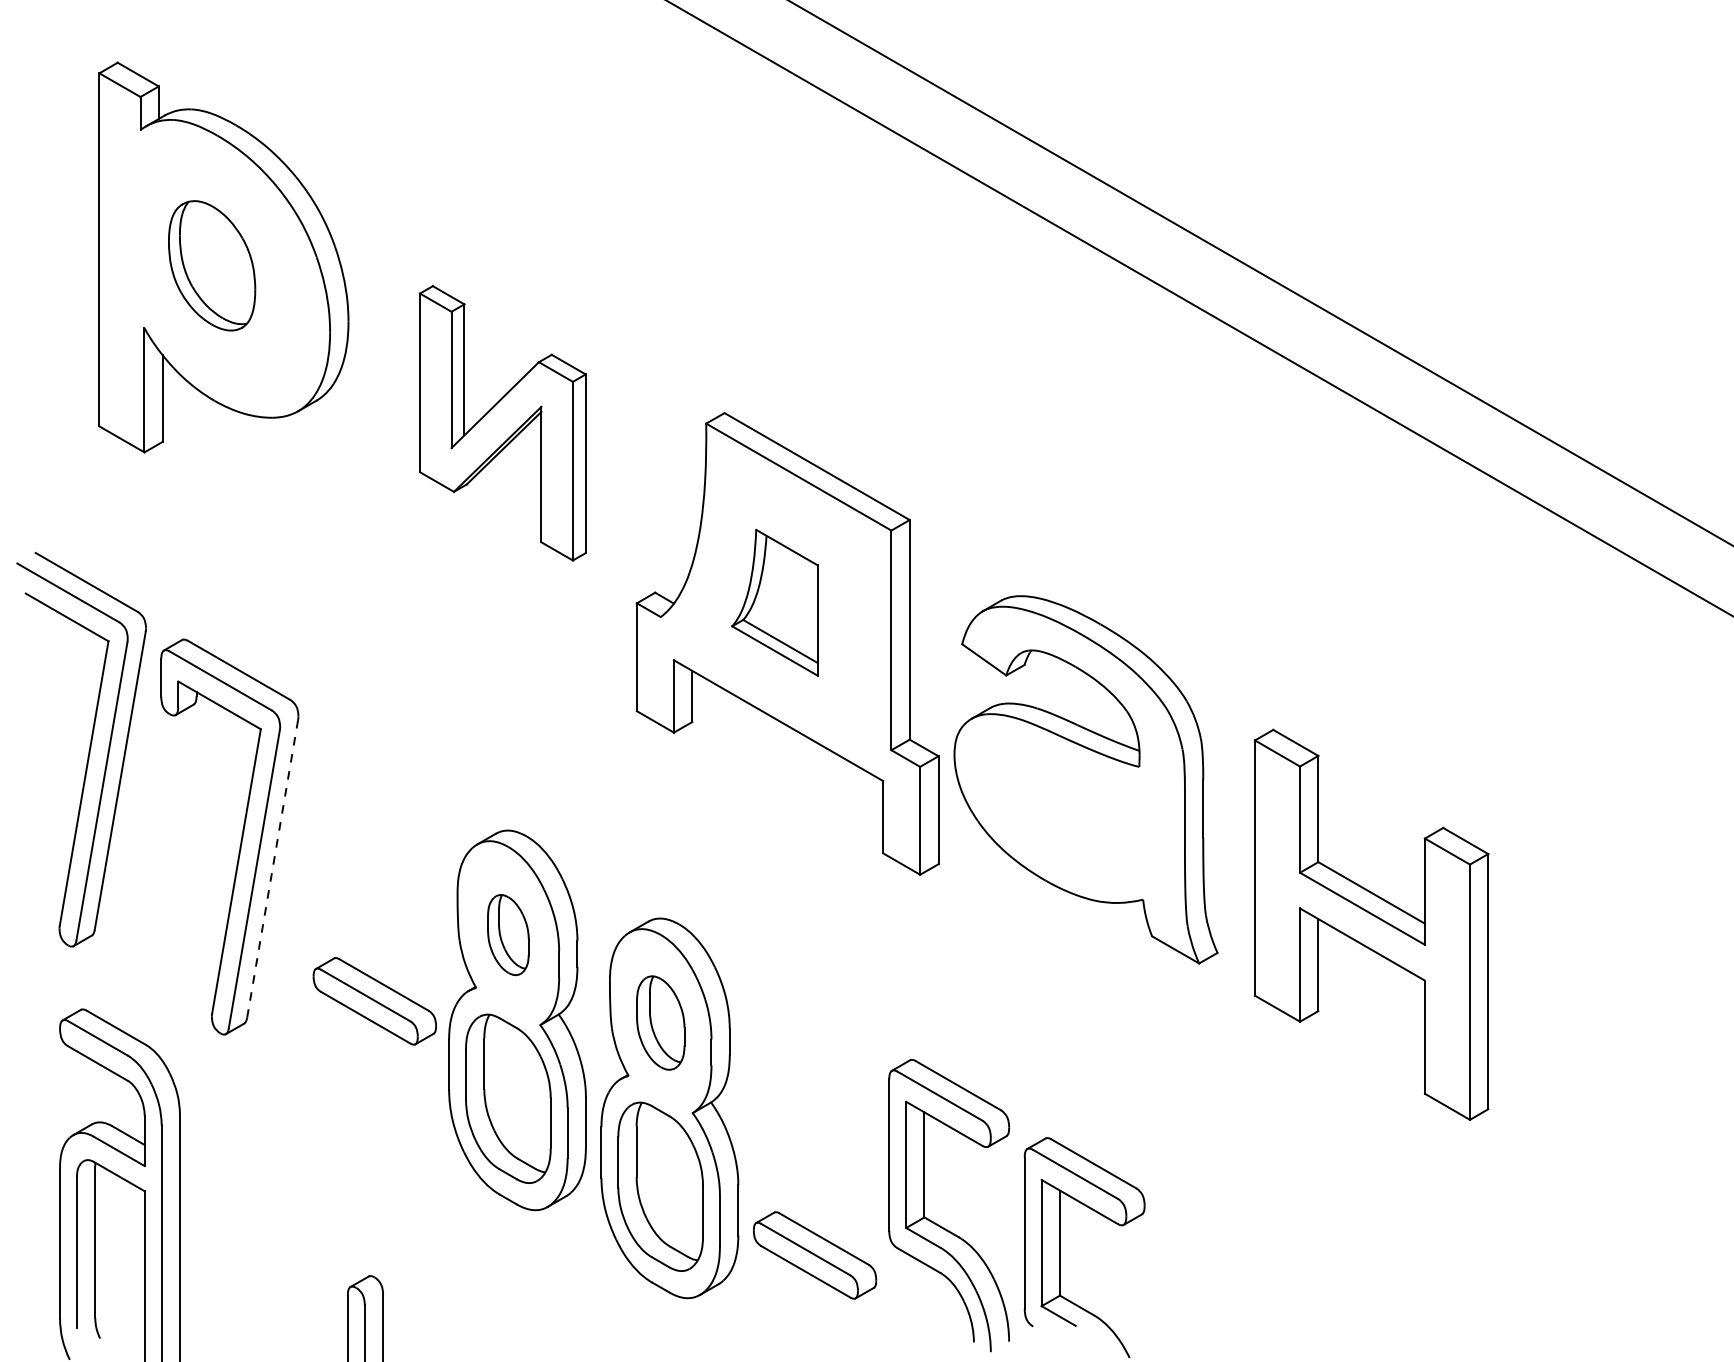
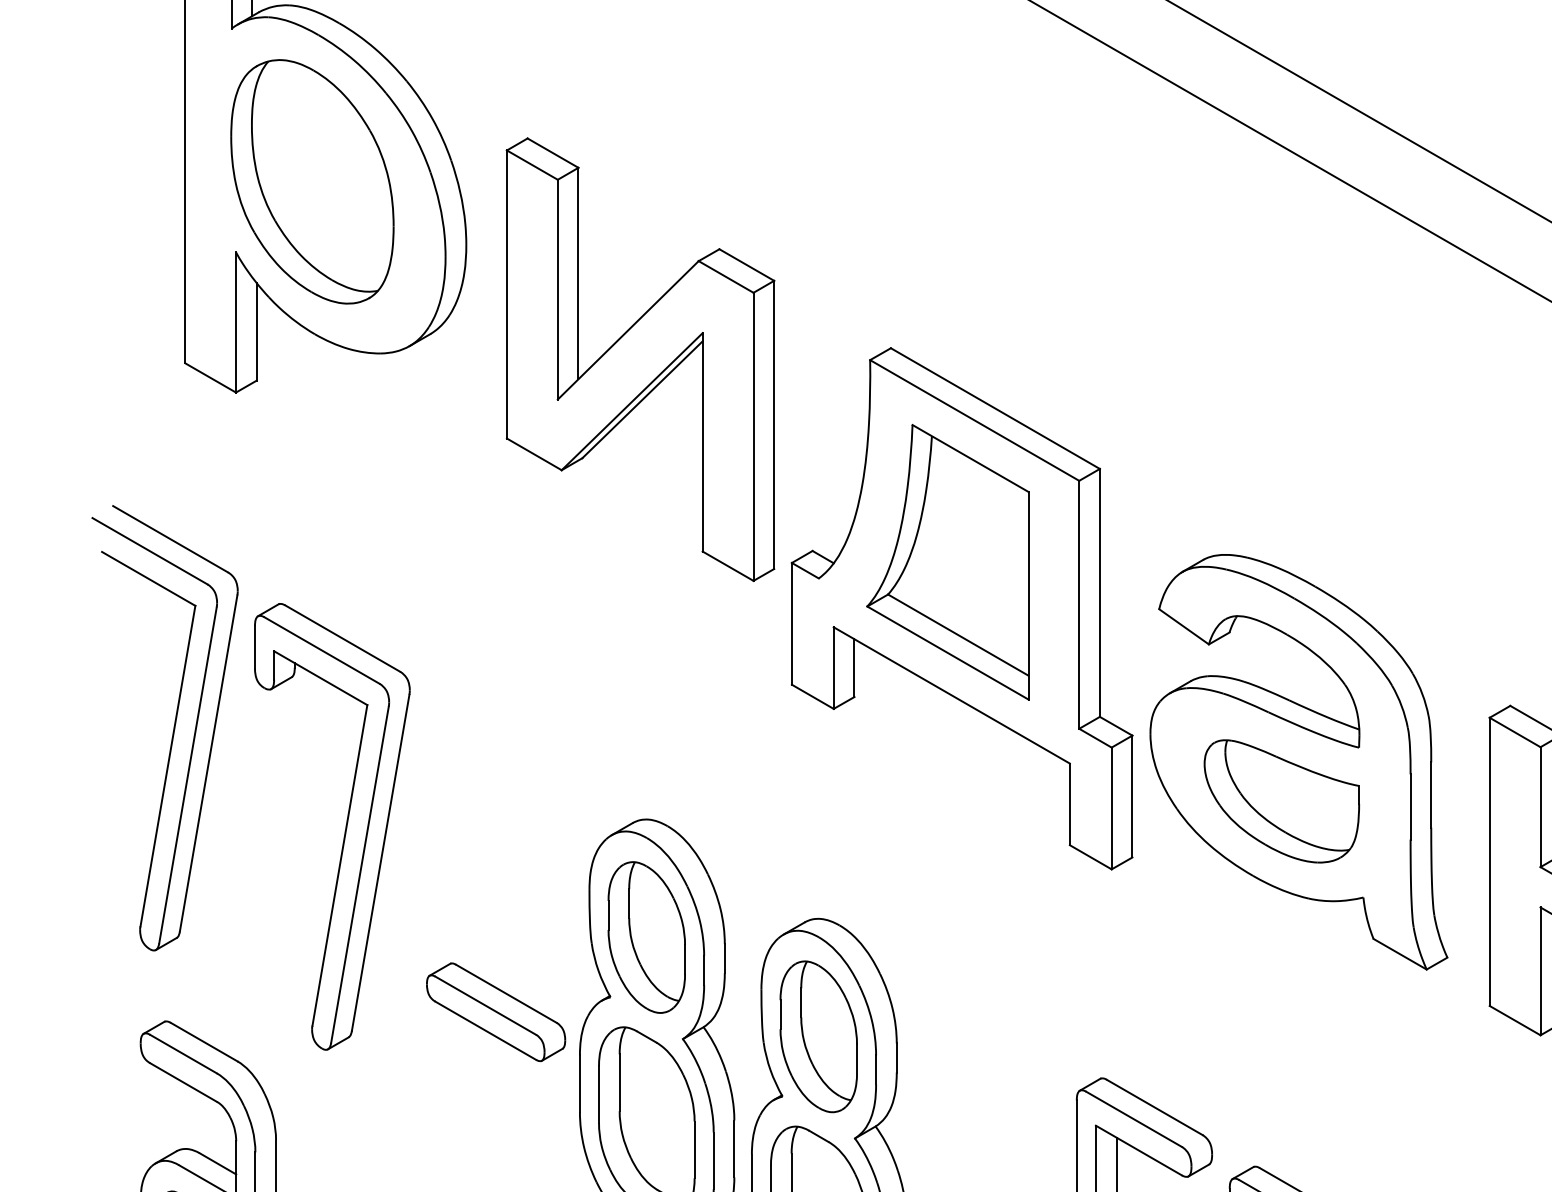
part: (211, 265) -> (311, 181), size x1.67
part: (502, 423) -> (640, 359), size x1.43
part: (774, 602) -> (947, 562), size x1.67
part: (1070, 814) -> (1281, 801), added
line: (272, 868) -> (380, 862), dashed -> solid
part: (508, 934) -> (646, 936), size x1.67
part: (660, 1022) -> (818, 1036), size x1.43

